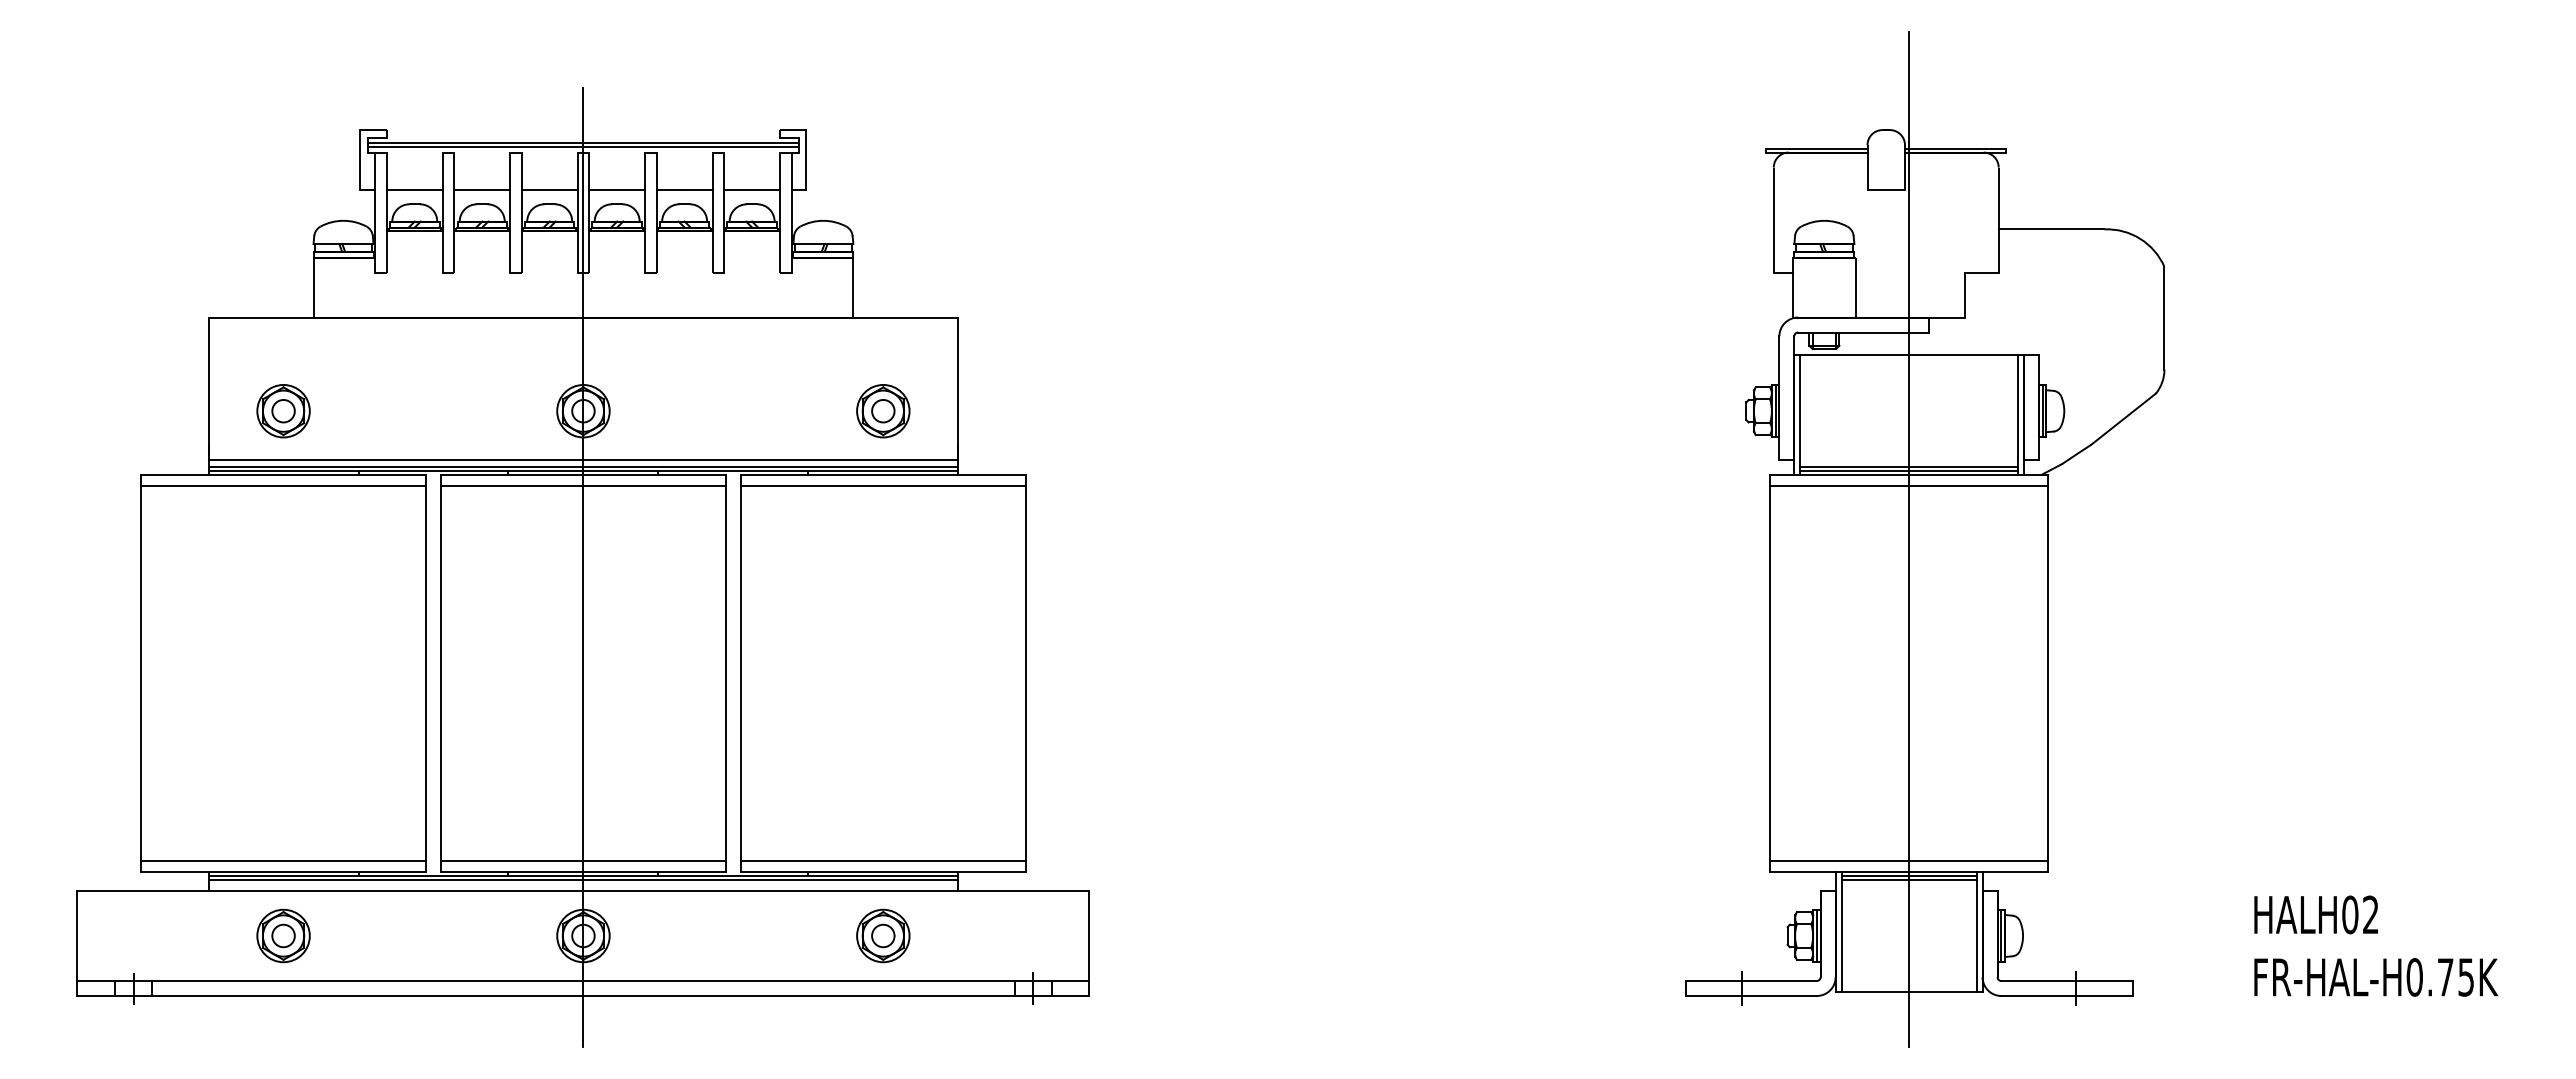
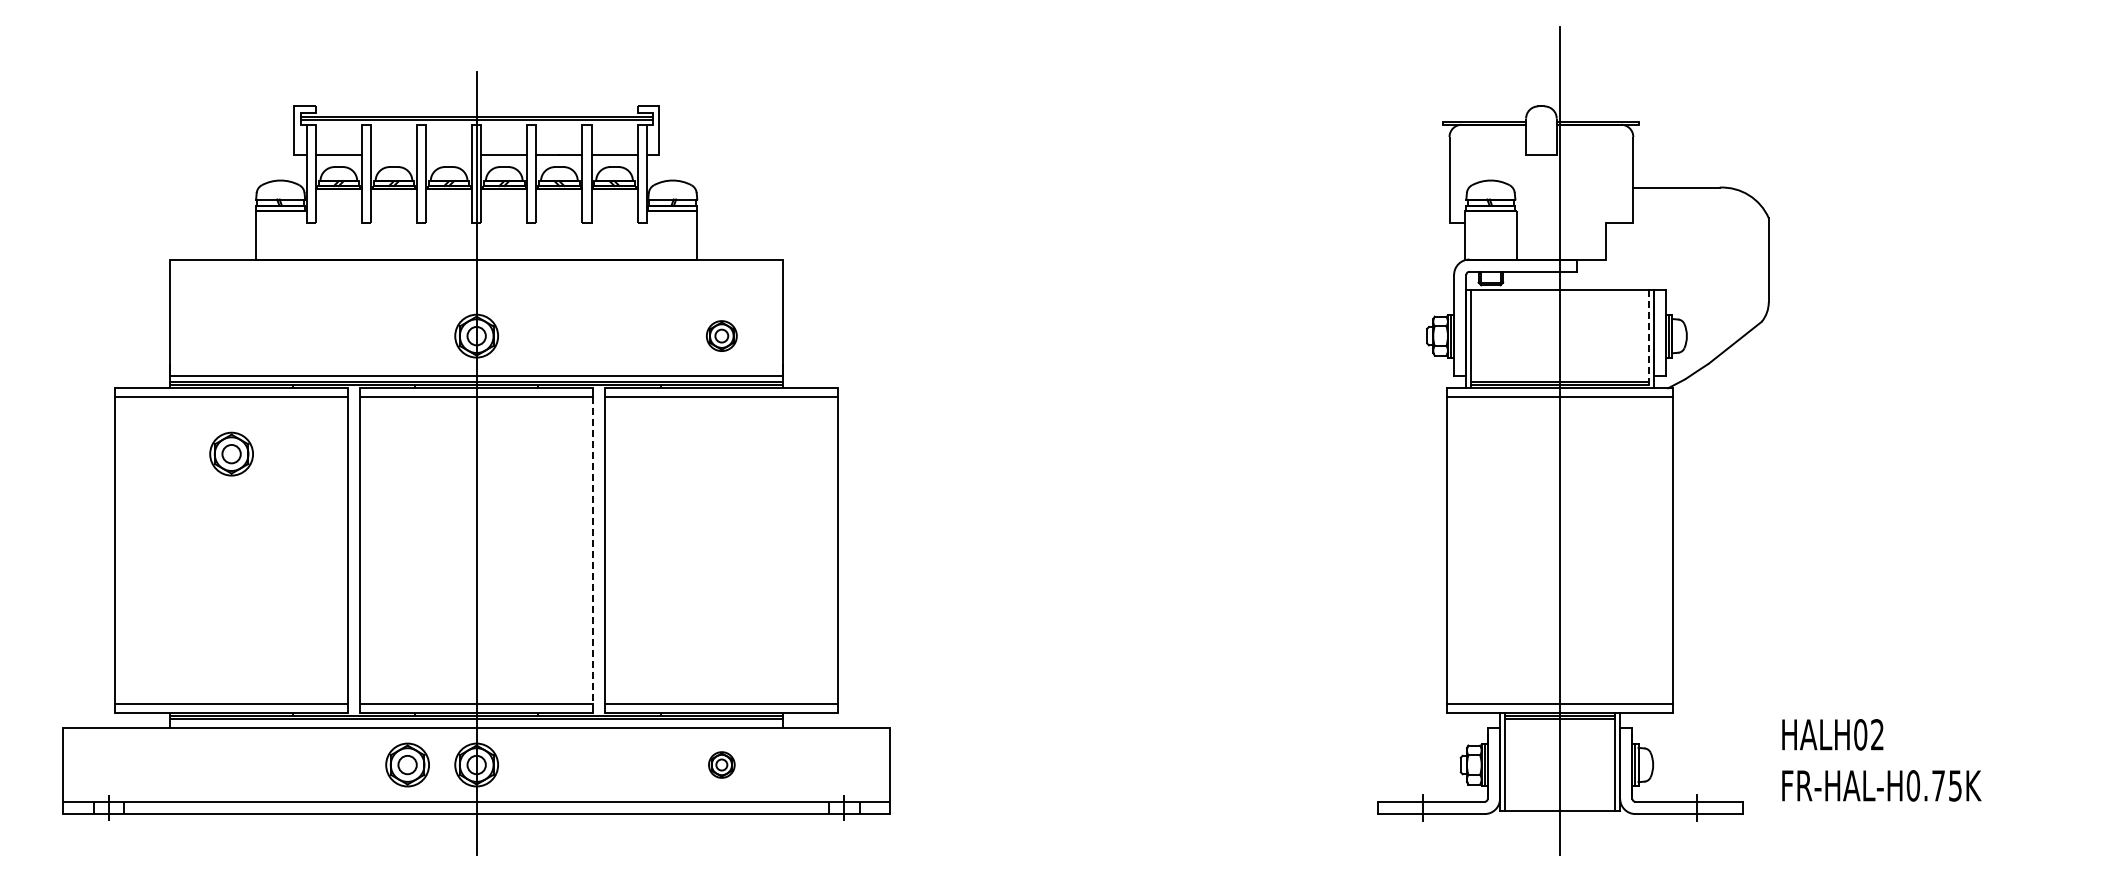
line: (481, 190) -> (393, 155), removed
line: (550, 190) -> (449, 155), removed
part: (283, 410) -> (231, 453), moved
part: (882, 410) -> (721, 335), size x0.7
line: (2017, 415) -> (1648, 339), solid -> dashed
line: (726, 674) -> (593, 551), solid -> dashed
part: (283, 935) -> (407, 764), moved
part: (882, 935) -> (721, 764), size x0.6
text: (2375, 946) -> (1881, 760), moved

